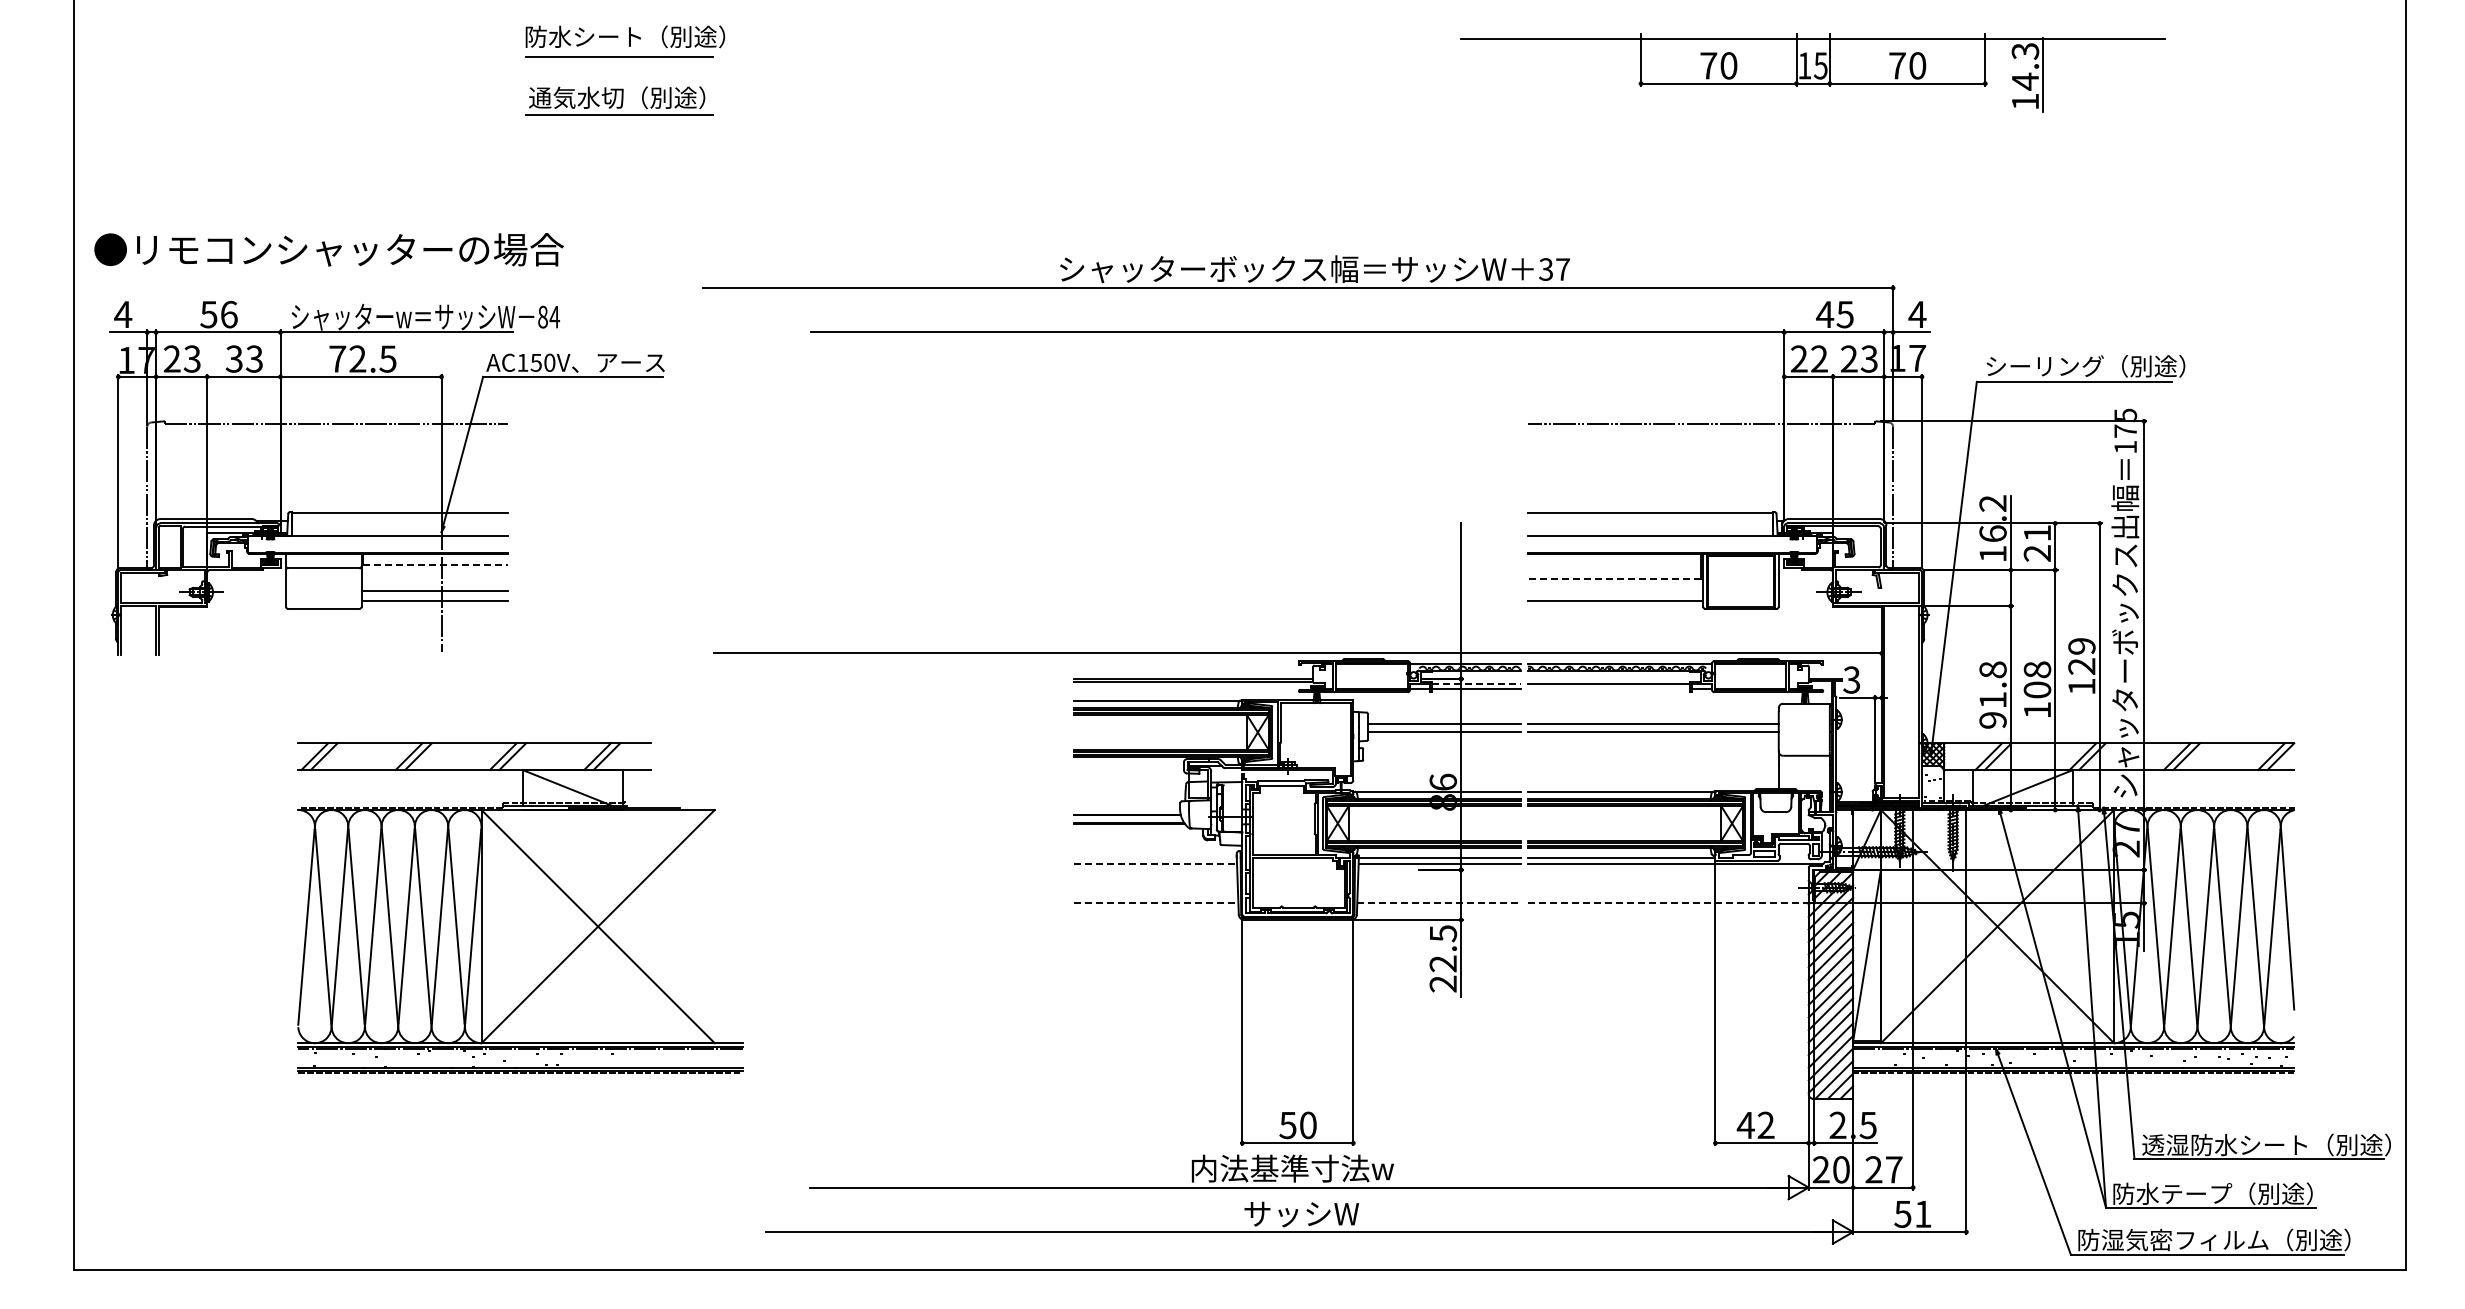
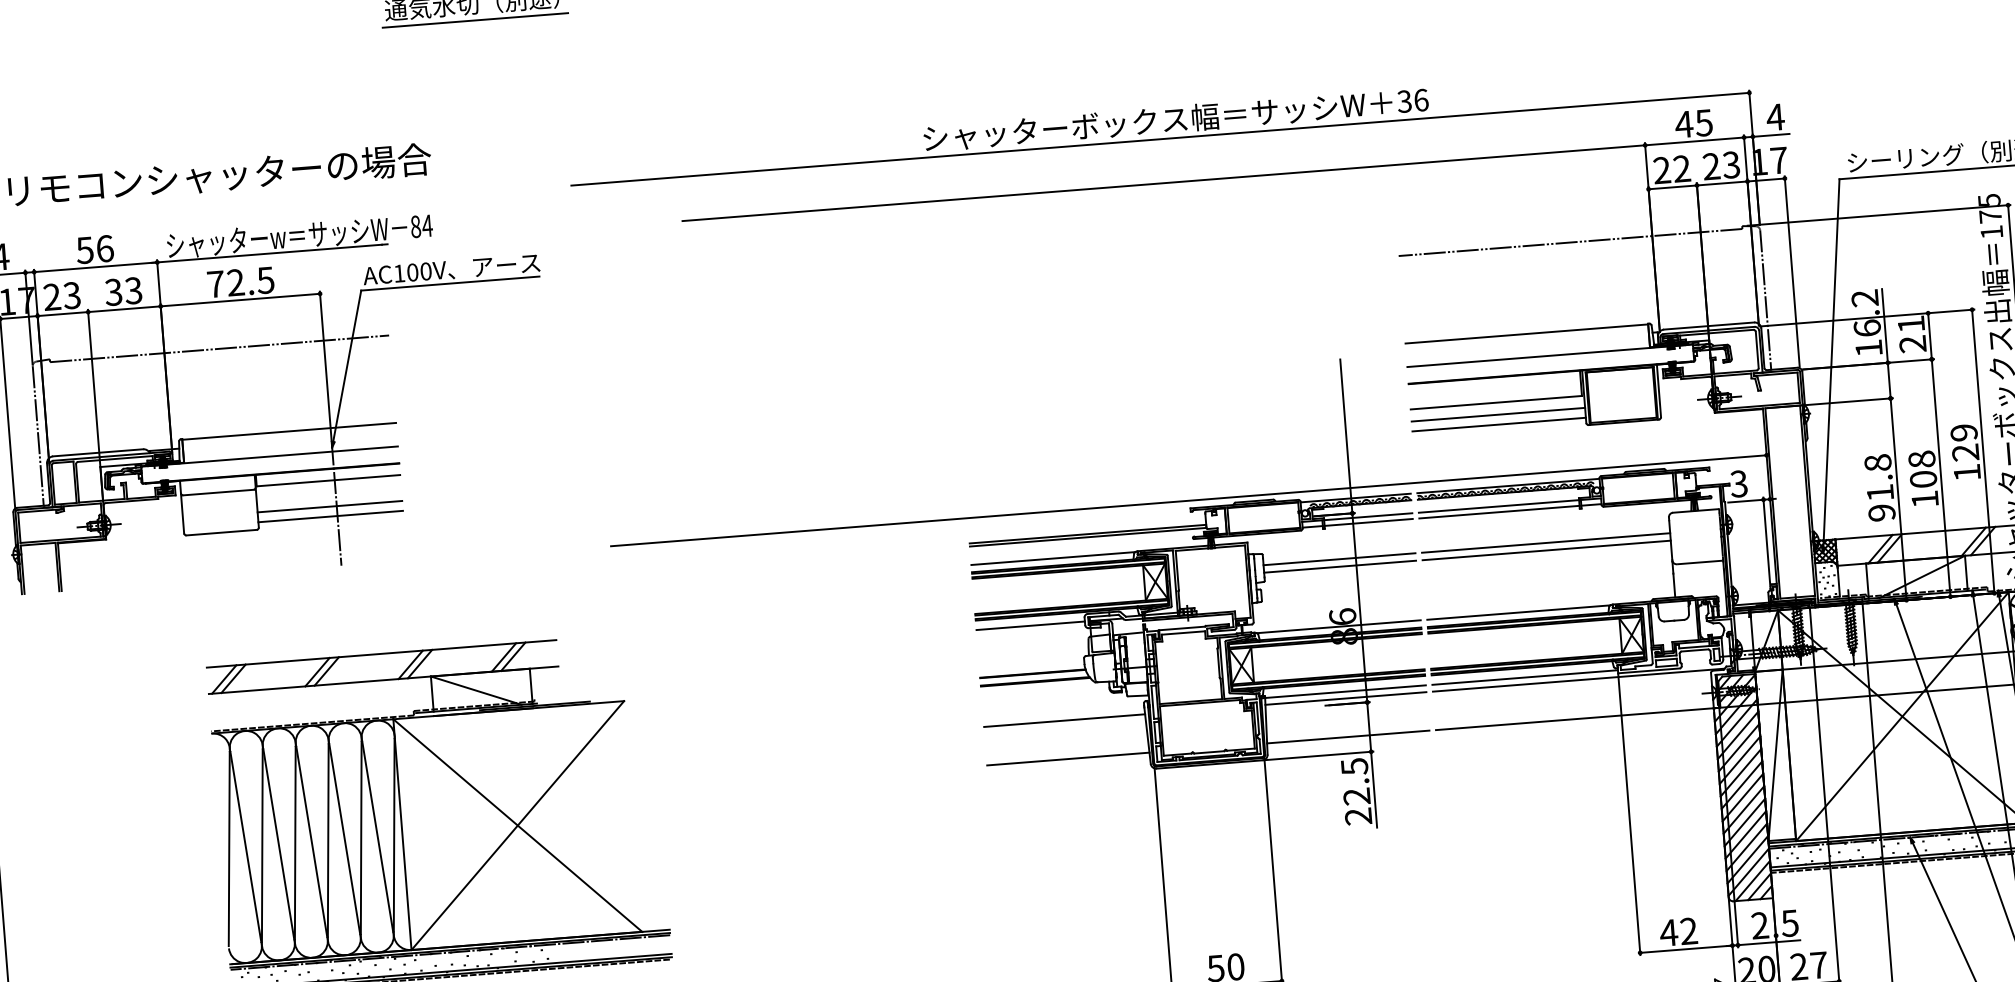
text: (1563, 269) -> (1421, 100), 37 -> 36
text: (535, 362) -> (411, 272), AC150V -> AC100V
line: (435, 565) -> (328, 480), dashed -> solid
line: (1614, 579) -> (1496, 402), dashed -> solid
line: (1615, 591) -> (1498, 414), added
line: (1476, 683) -> (1367, 516), dashed -> solid
line: (1608, 689) -> (1499, 512), added
line: (1128, 766) -> (1030, 625), added
line: (1156, 864) -> (1065, 720), dashed -> solid
line: (1156, 903) -> (1068, 759), dashed -> solid
line: (1439, 903) -> (1348, 737), dashed -> solid
line: (1671, 903) -> (1578, 719), dashed -> solid

